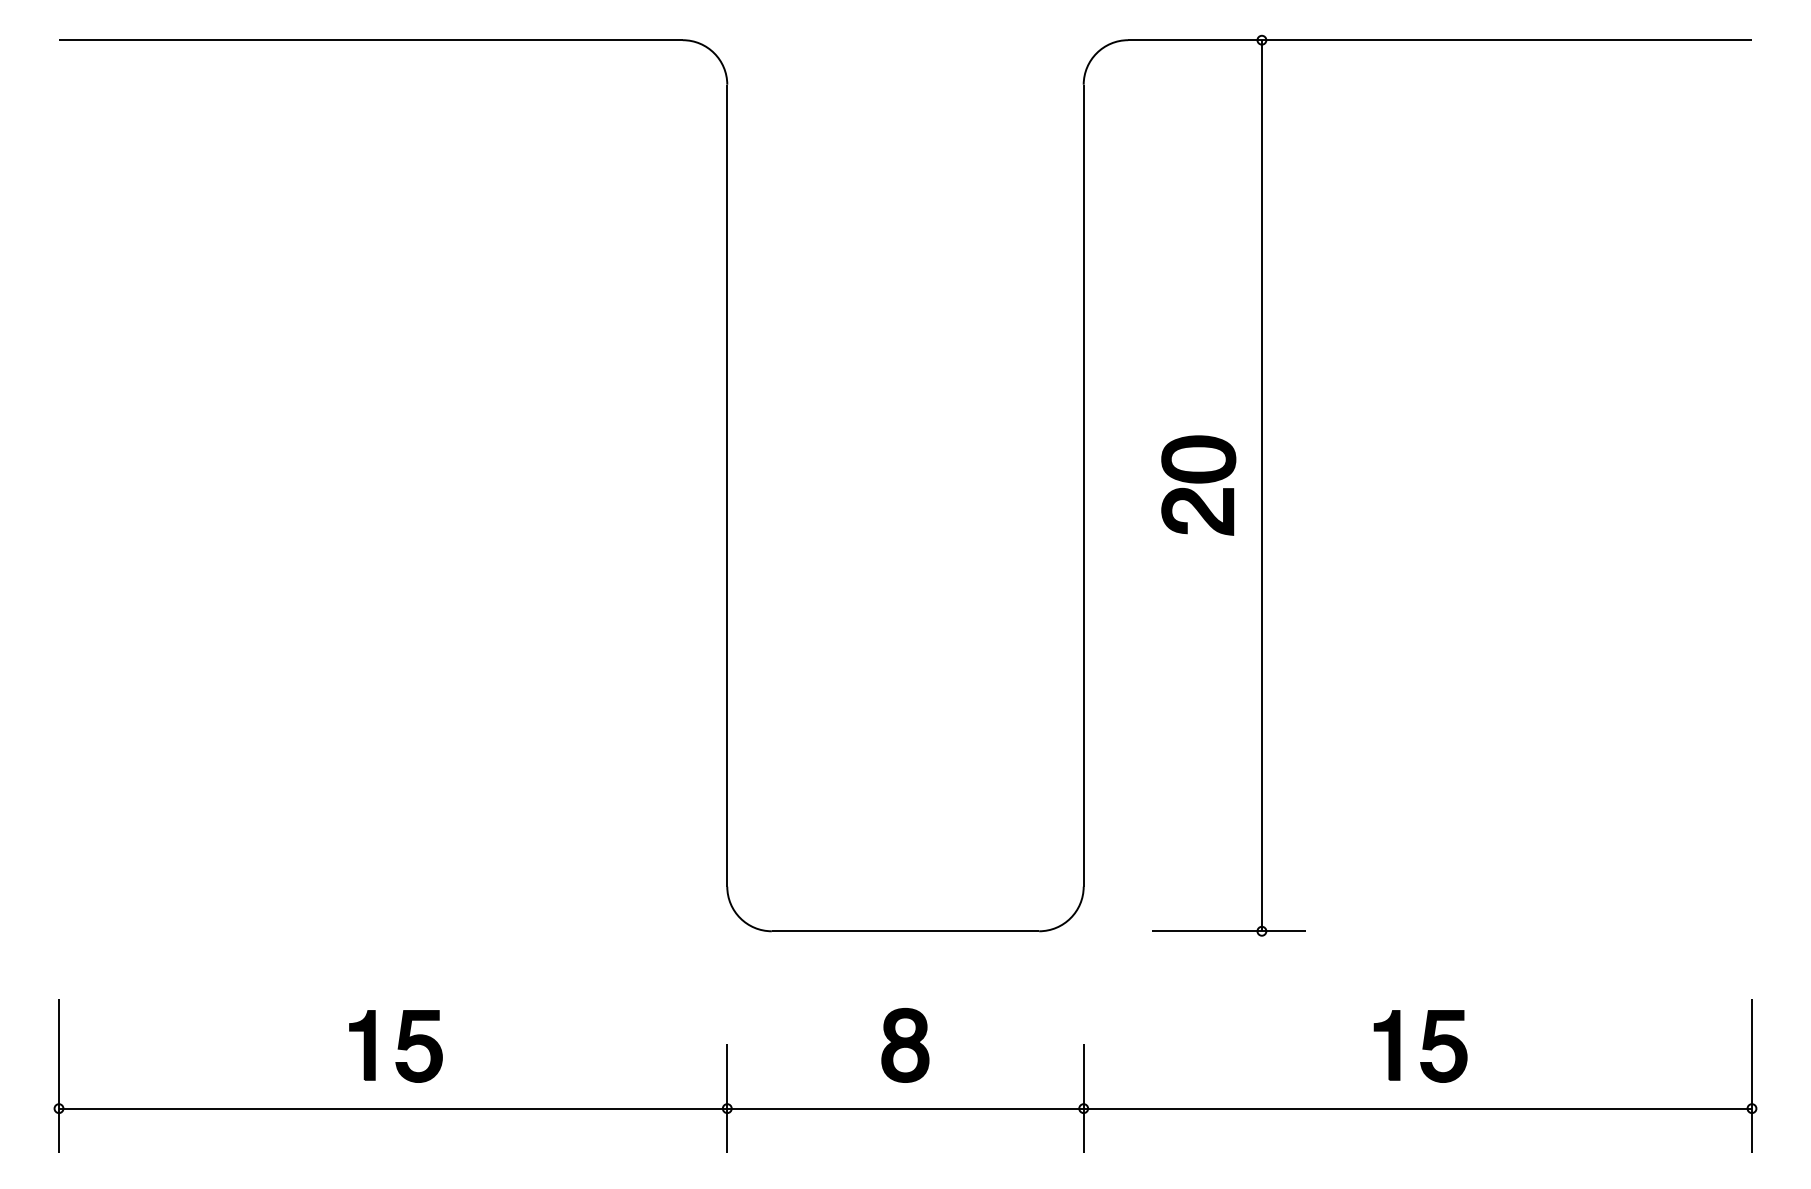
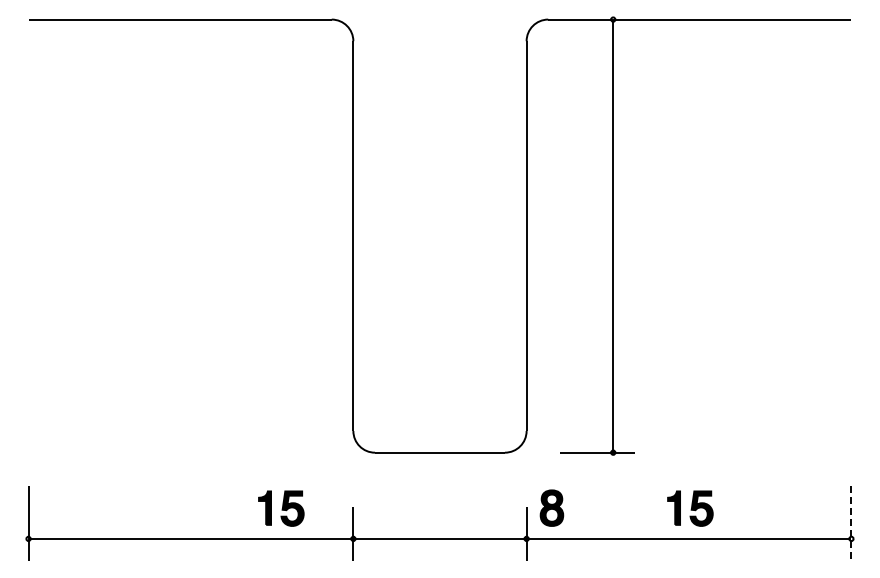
part: (1198, 484) -> (582, 235), removed
part: (904, 1044) -> (551, 507), moved
part: (396, 1046) -> (281, 508), moved
line: (1752, 1076) -> (851, 523), solid -> dashed

